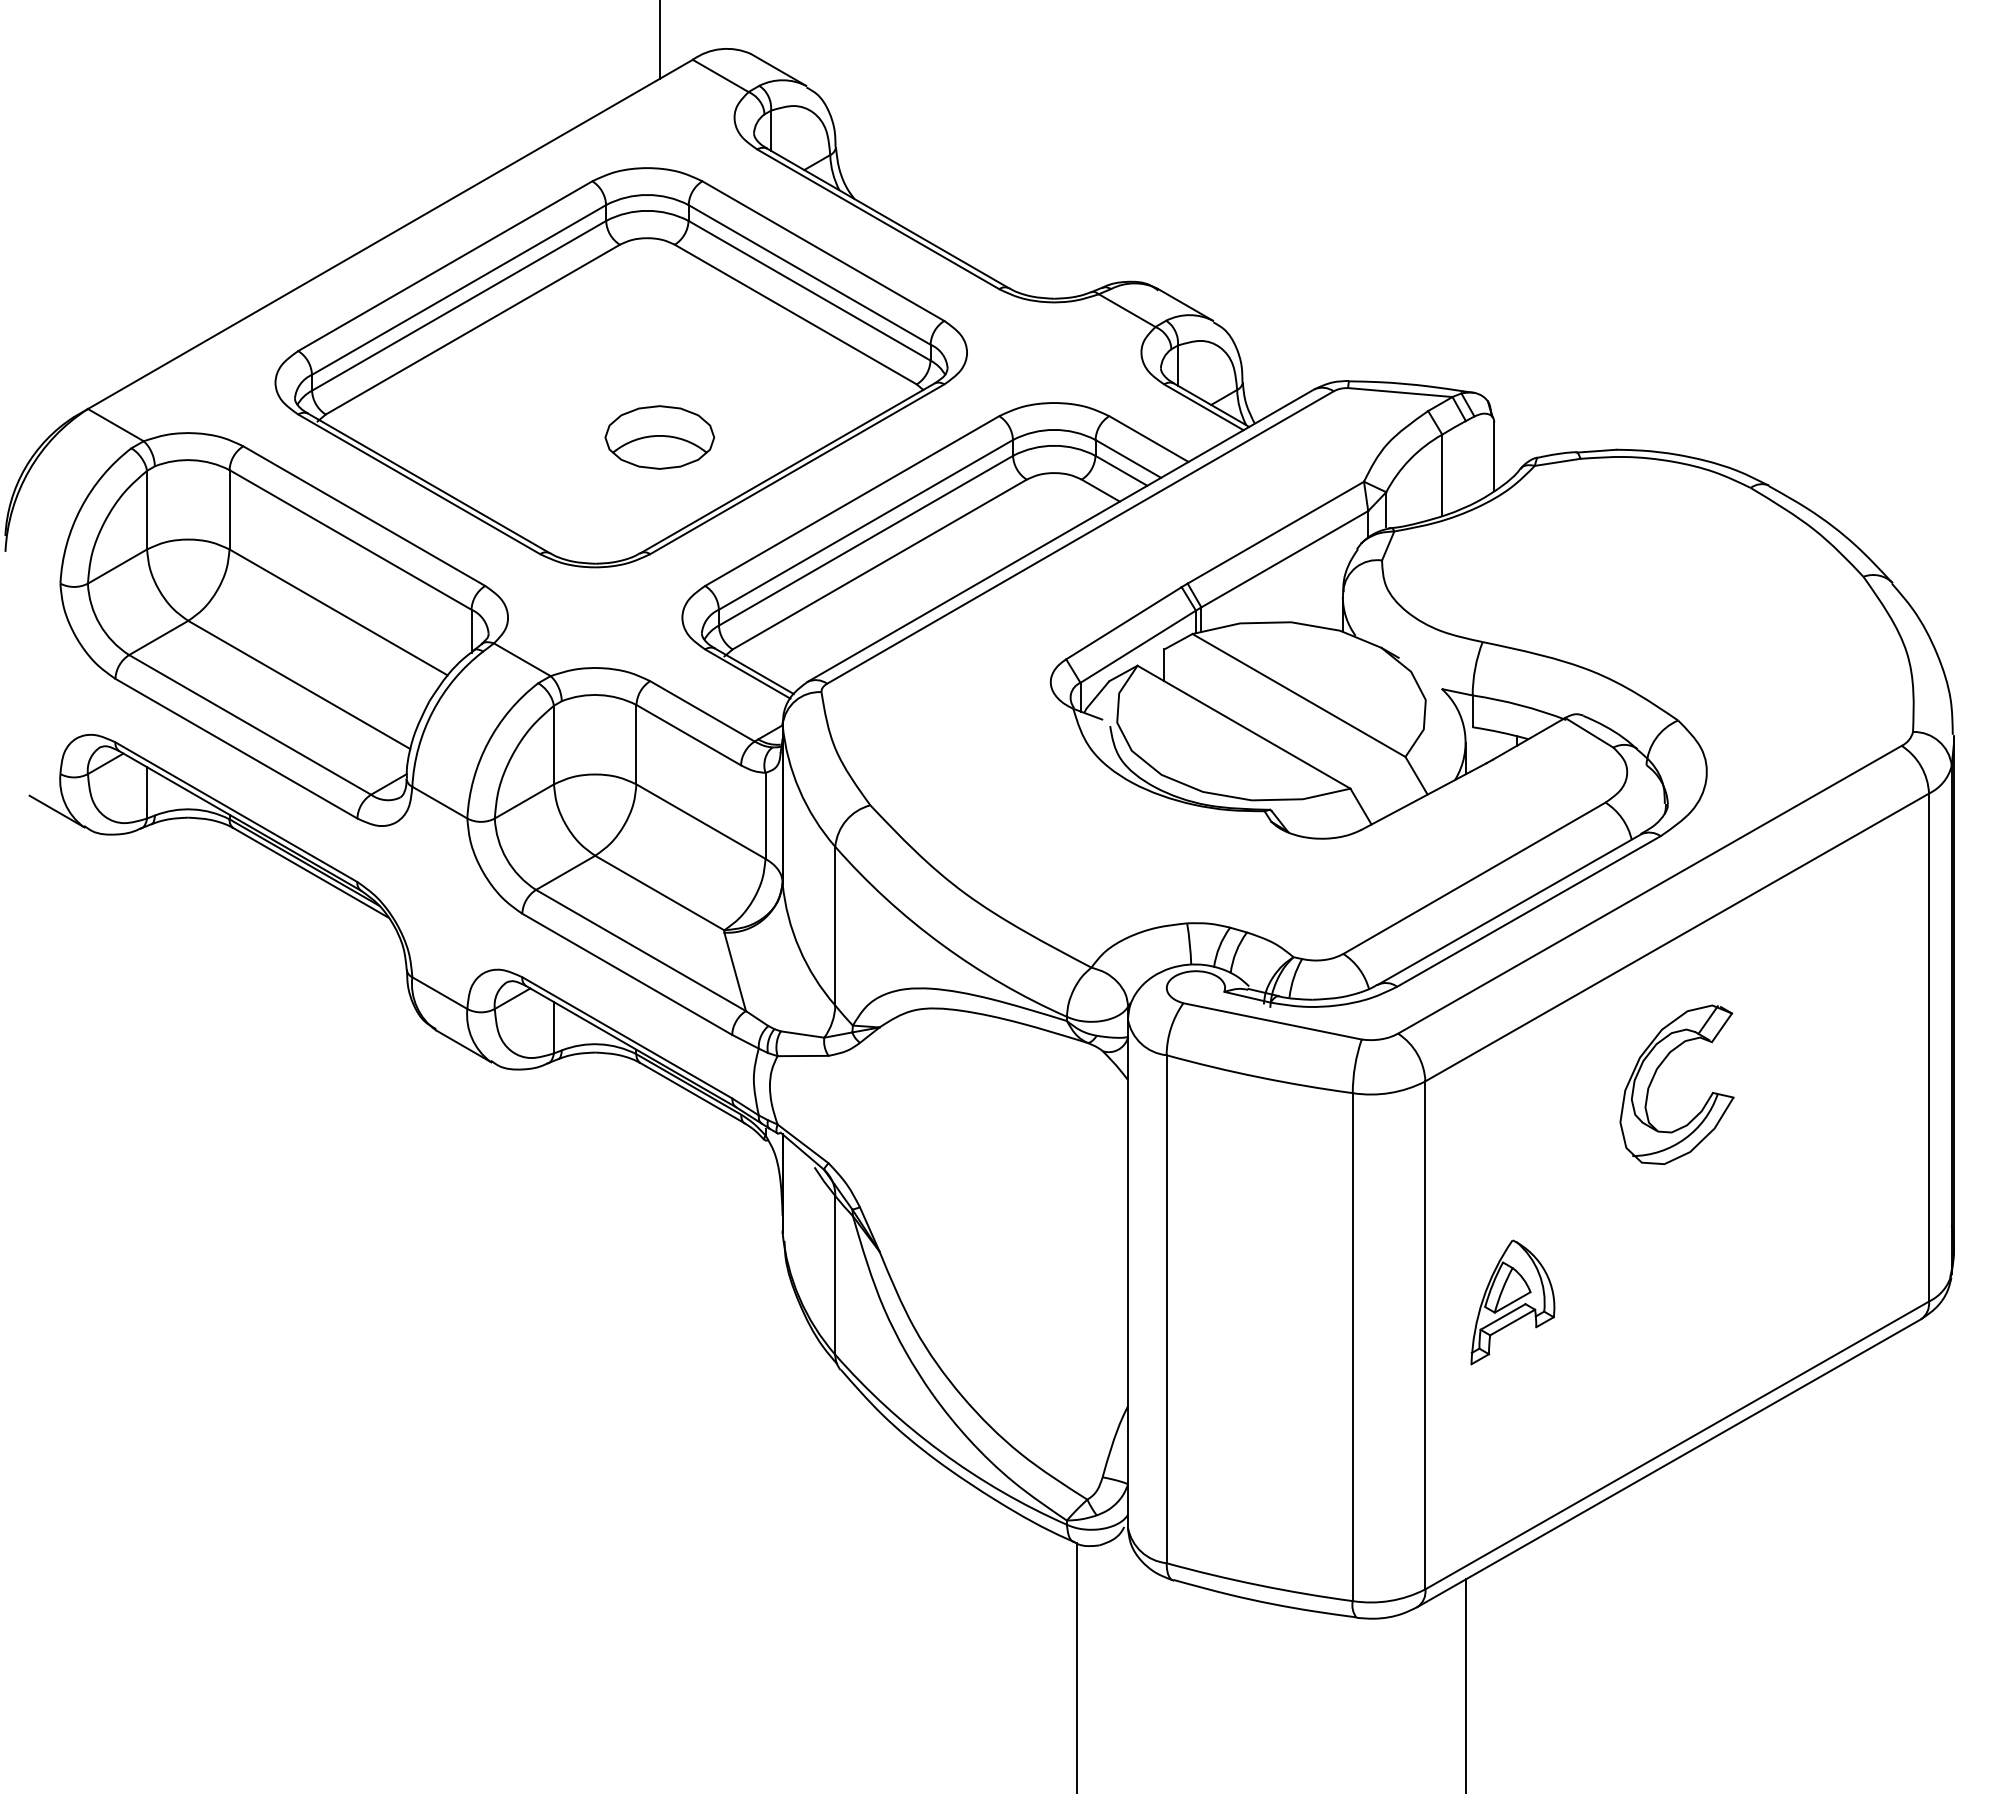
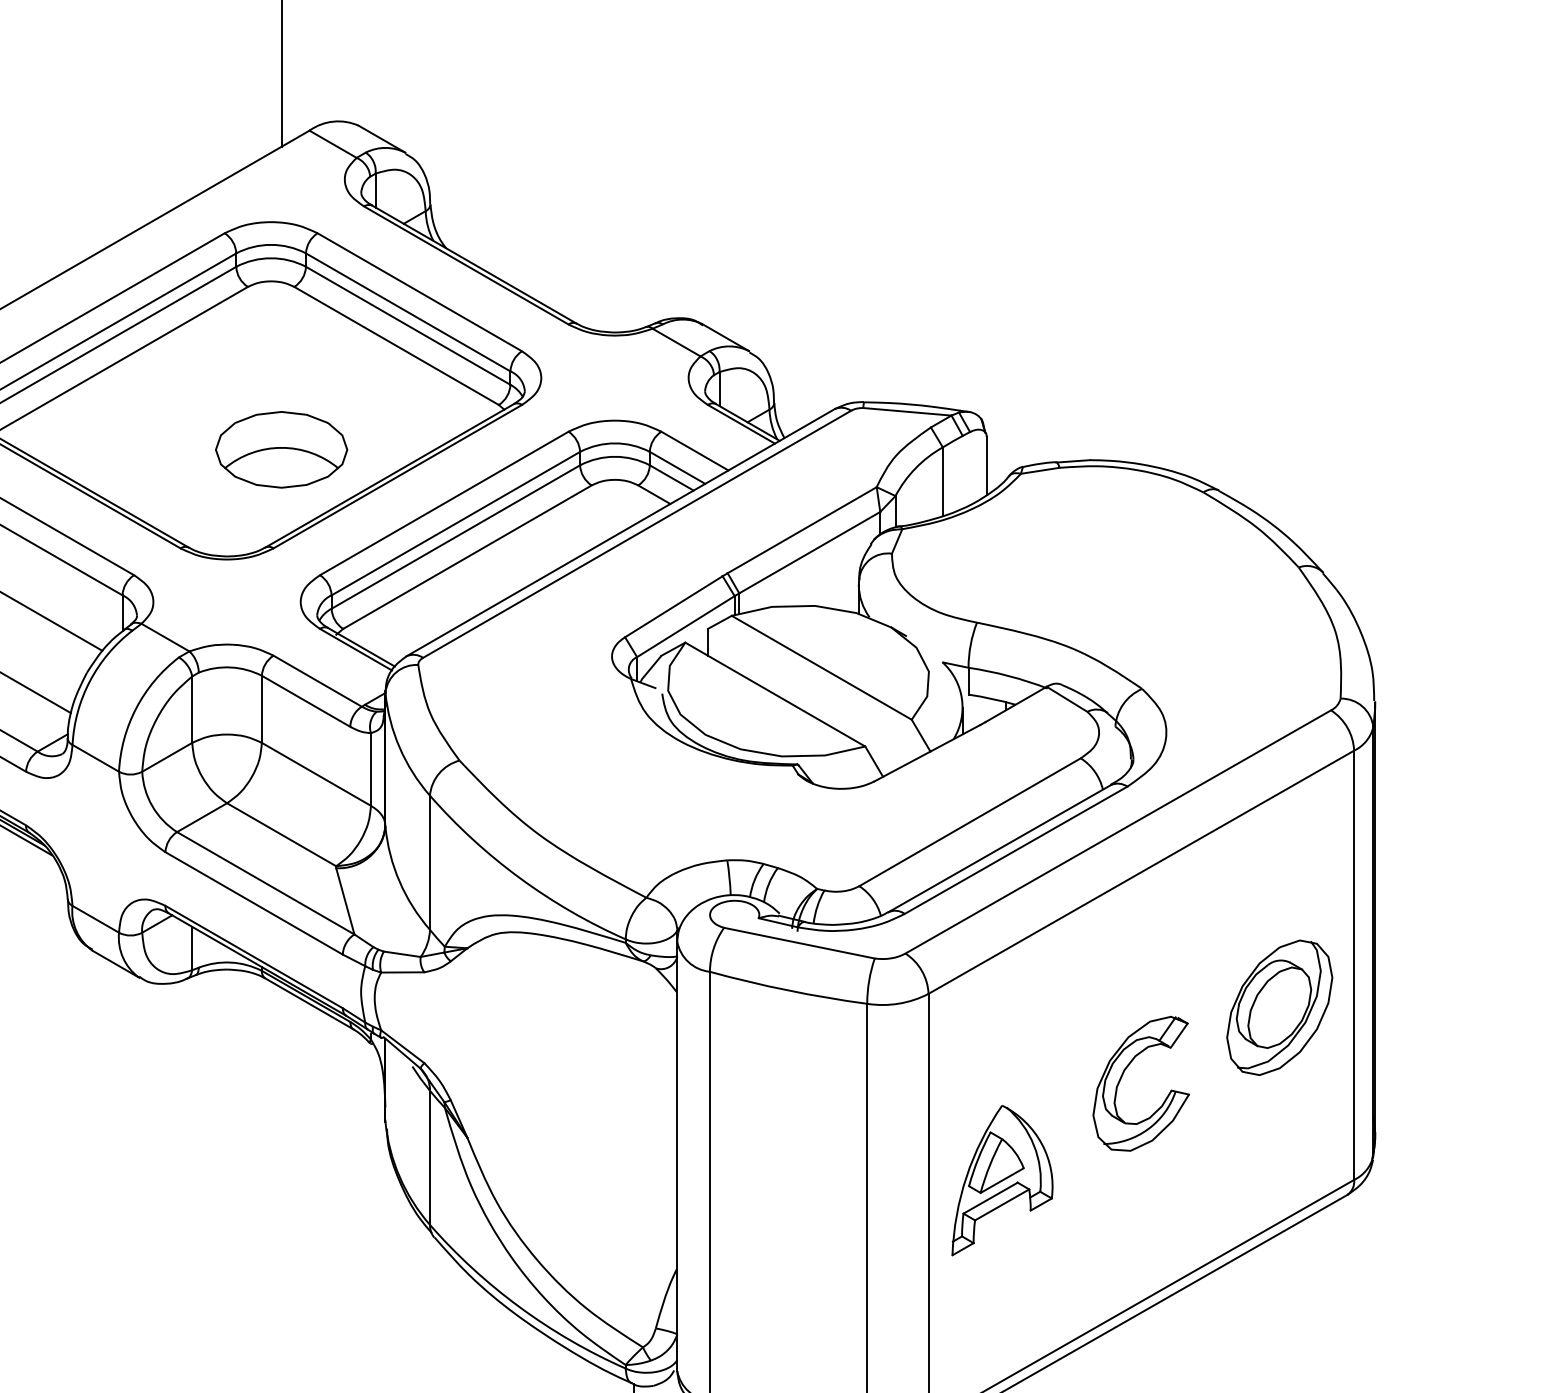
part: (659, 437) -> (281, 449), size x1.43
part: (1655, 1075) -> (1123, 1075), moved
part: (1840, 1097) -> (1279, 1007), added
part: (1512, 1302) -> (1002, 1180), size x1.43

